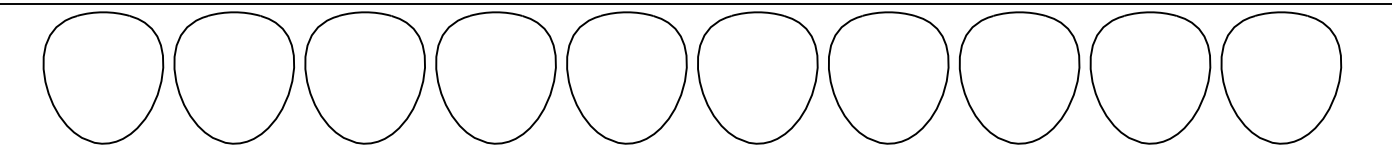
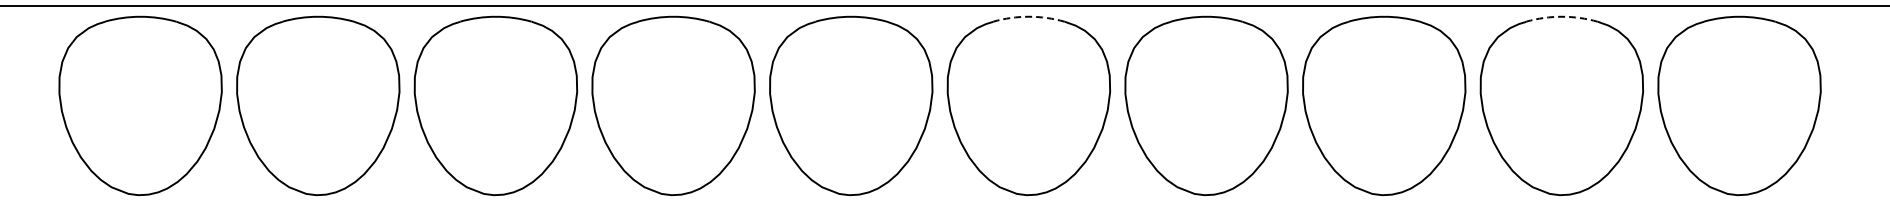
arc: (758, 12) -> (1029, 16), solid -> dashed
arc: (1150, 12) -> (1561, 16), solid -> dashed

